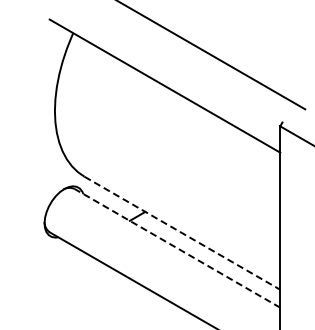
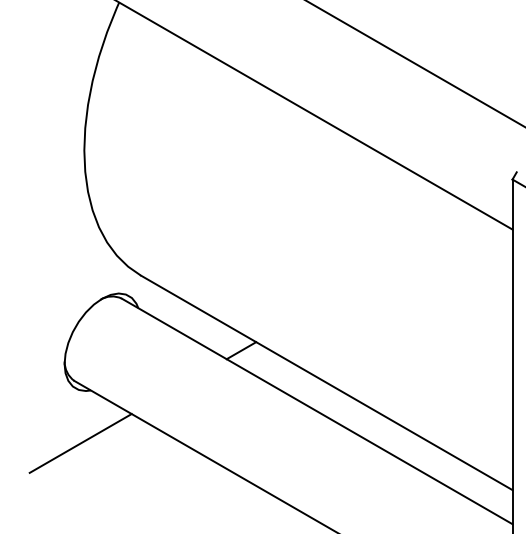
line: (182, 233) -> (326, 383), dashed -> solid
line: (177, 248) -> (317, 411), dashed -> solid
line: (52, 264) -> (79, 442), added

